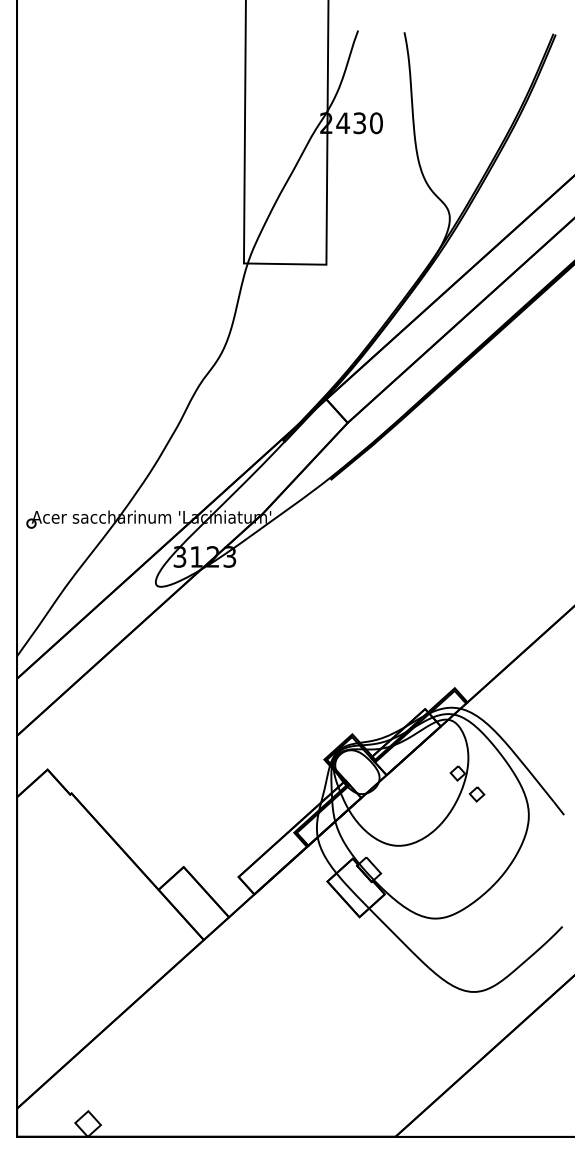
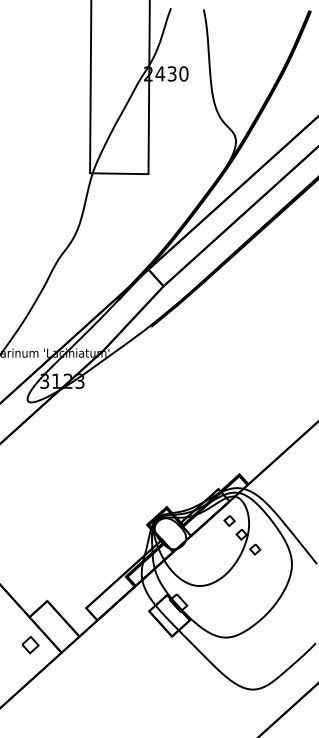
part: (440, 754) -> (229, 521), added
part: (159, 928) -> (30, 644), added

